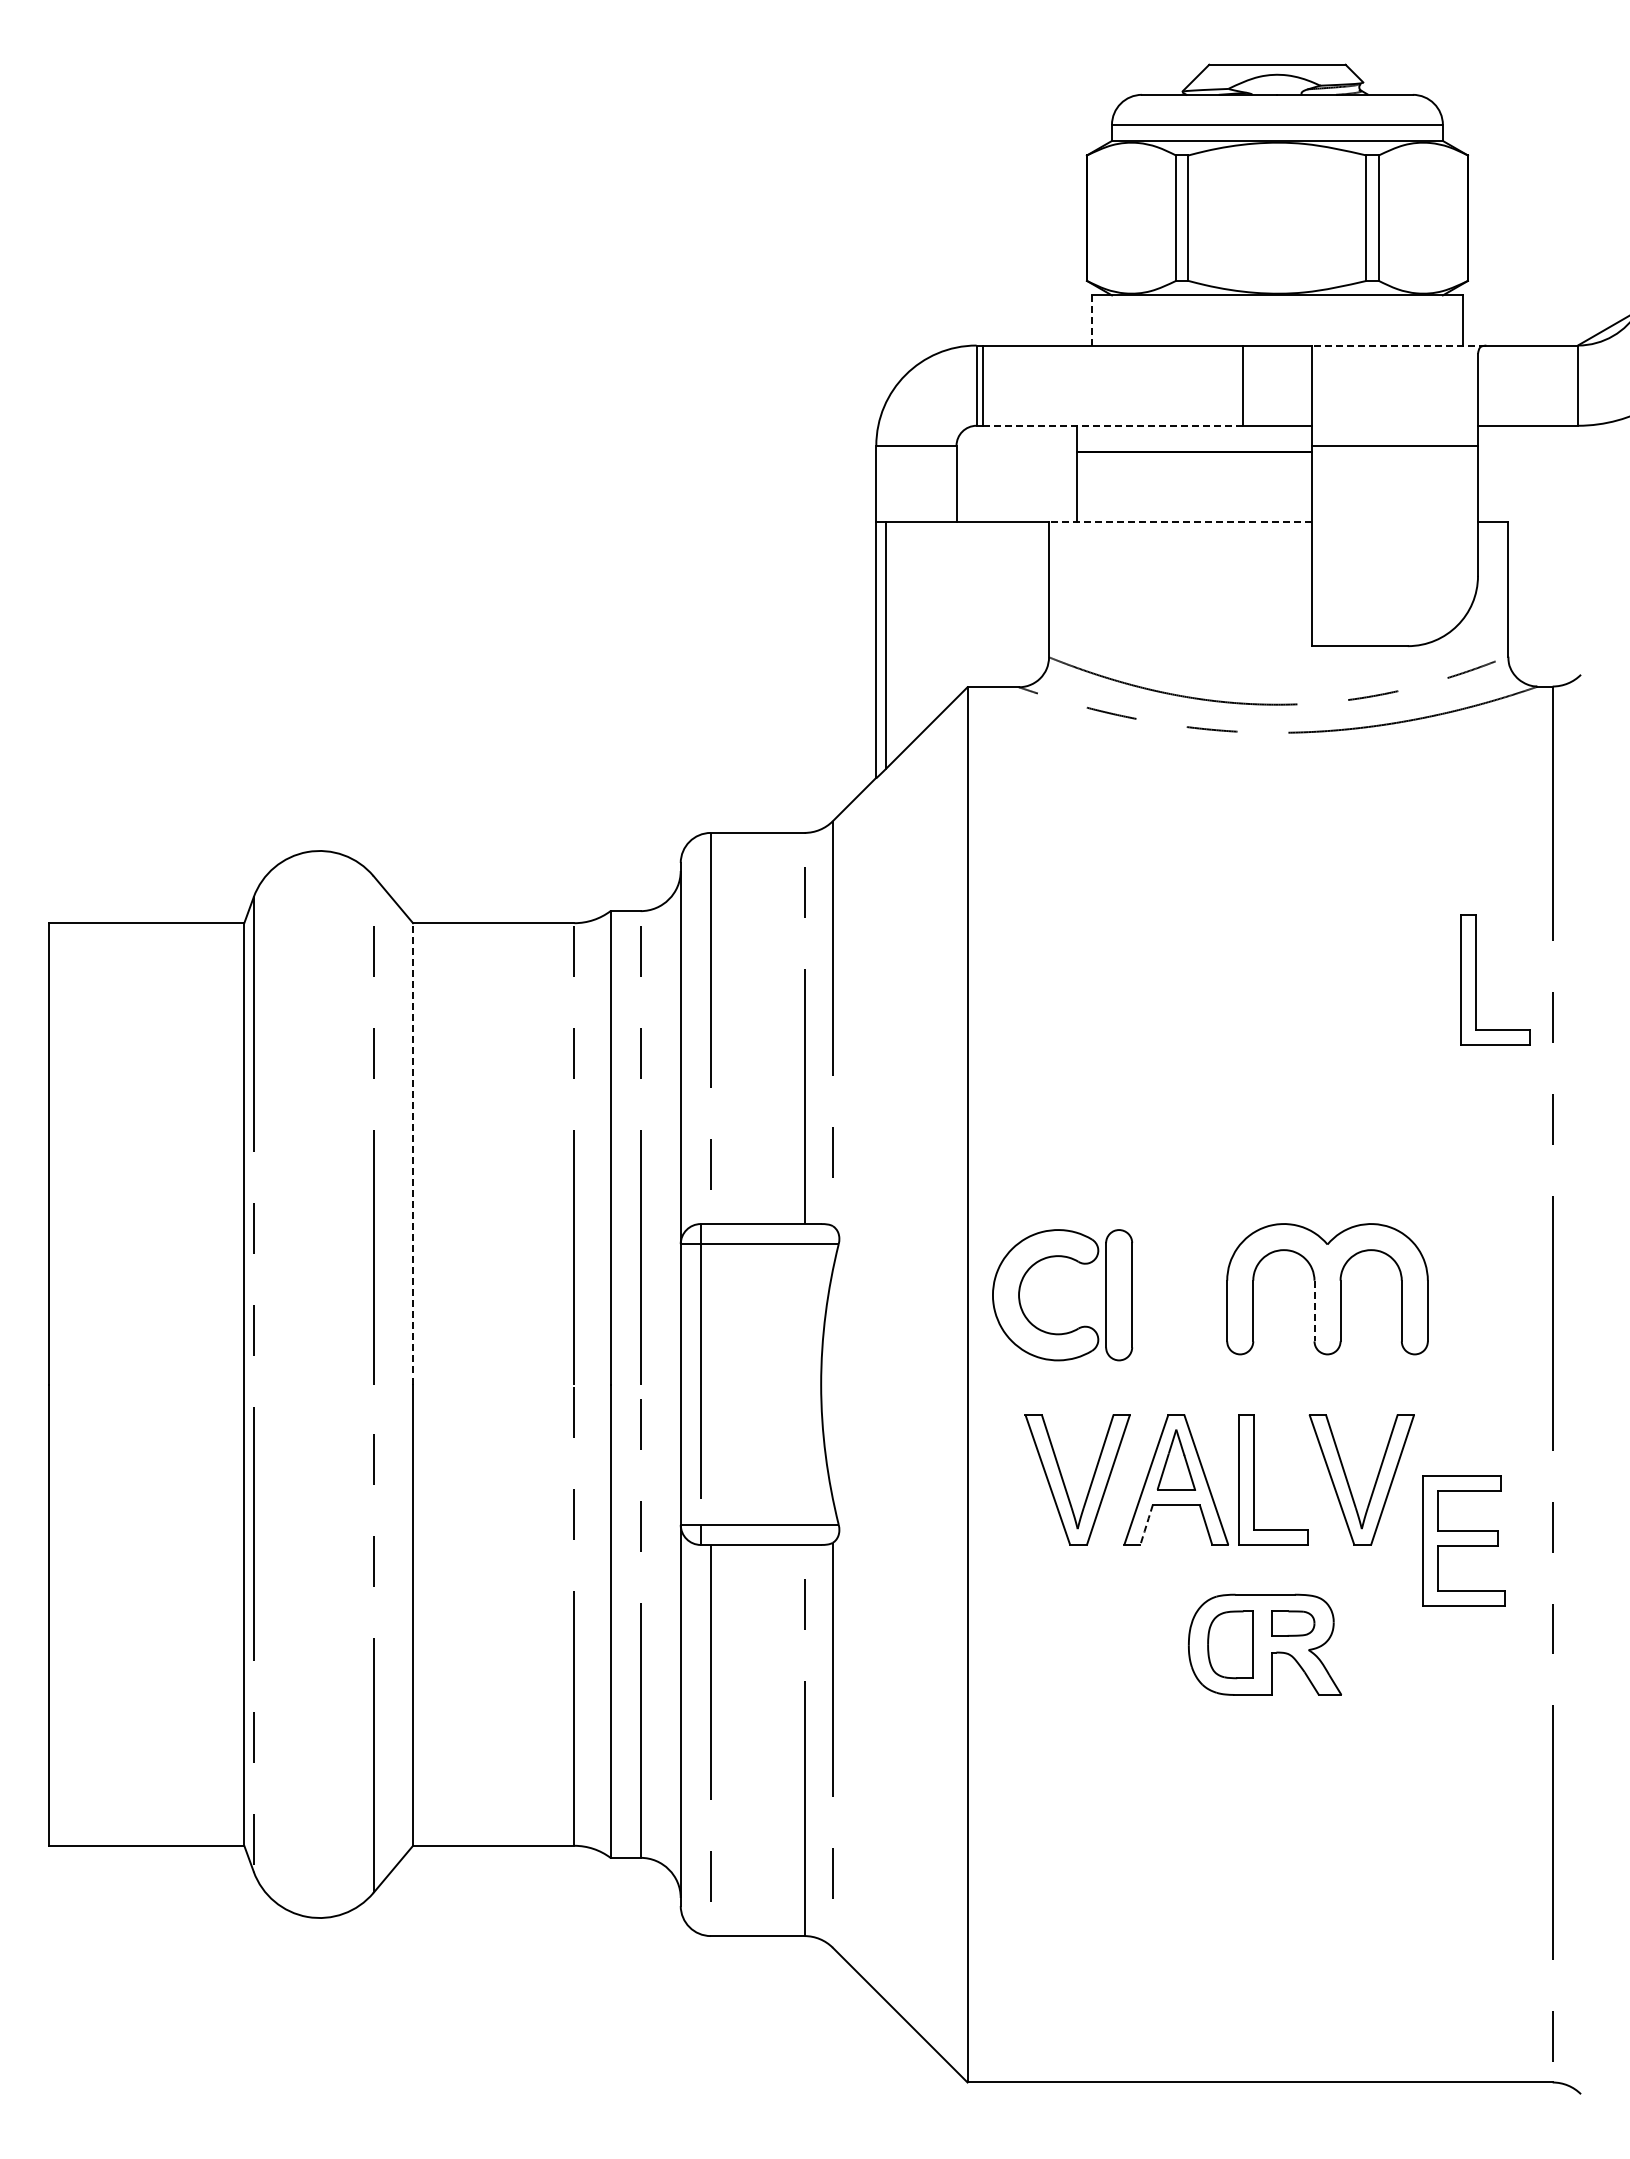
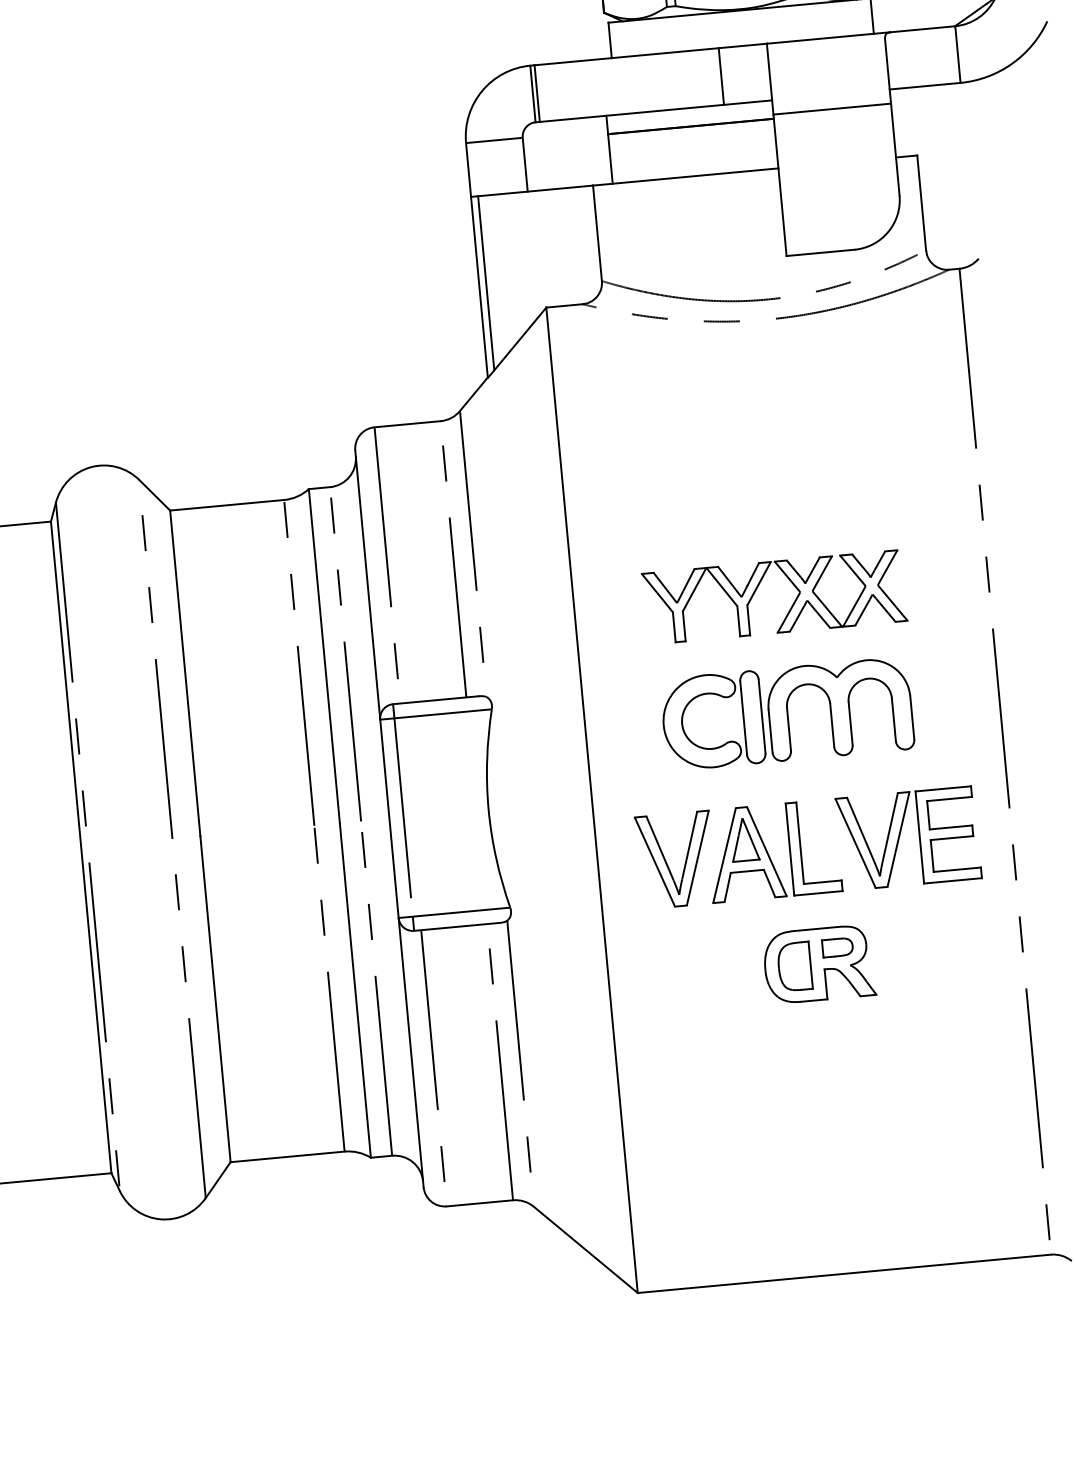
line: (1091, 320) -> (609, 40), dashed -> solid
line: (1398, 345) -> (828, 37), dashed -> solid
line: (1113, 425) -> (632, 113), dashed -> solid
line: (1179, 522) -> (685, 177), dashed -> solid
part: (1476, 979) -> (924, 480), removed
part: (1273, 1137) -> (791, 605), added
line: (413, 1153) -> (185, 673), dashed -> solid
line: (1314, 1311) -> (832, 725), dashed -> solid
part: (1078, 1327) -> (726, 742), moved
line: (1146, 1524) -> (727, 887), dashed -> solid
part: (1463, 1540) -> (948, 834), moved

